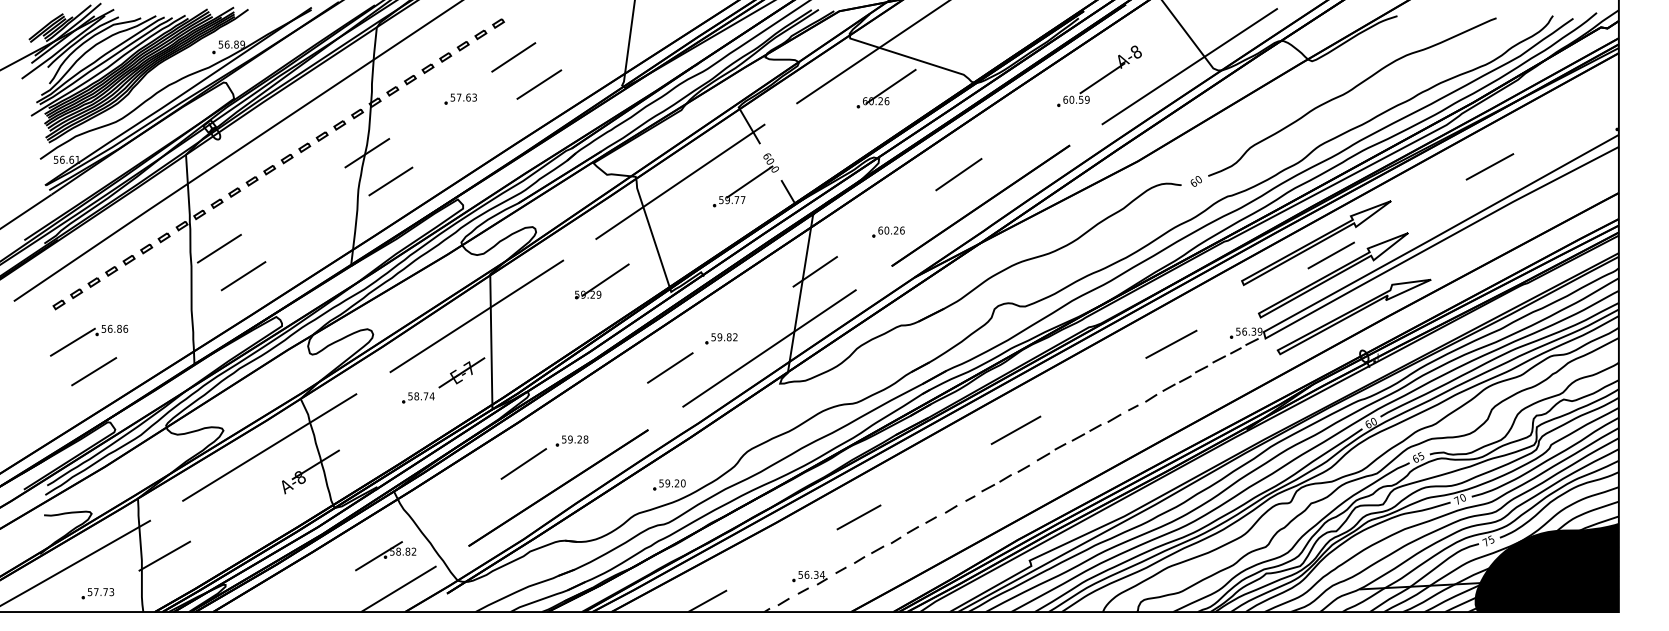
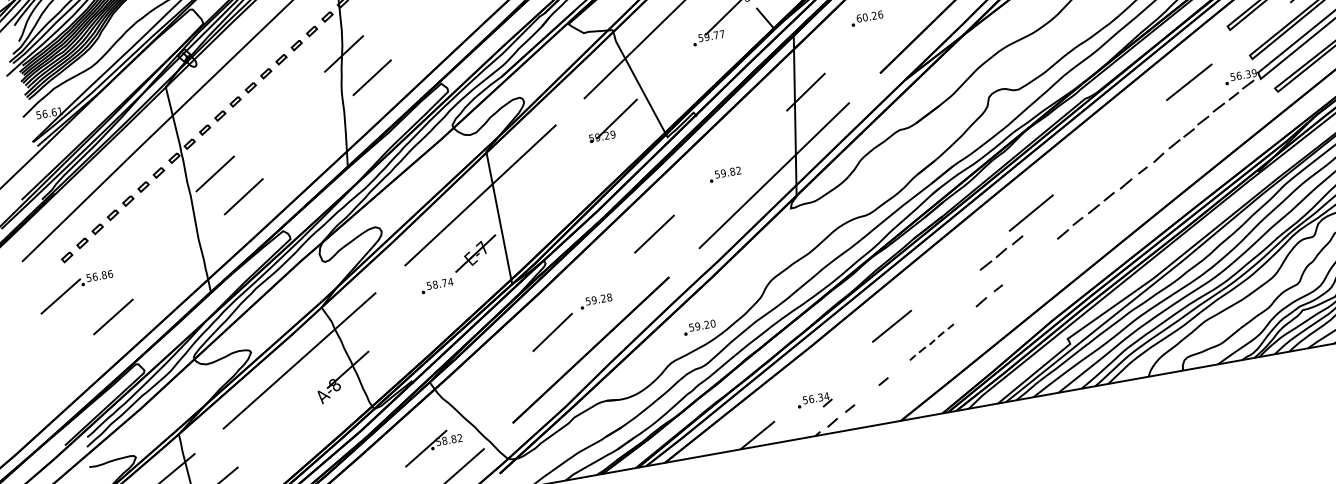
part: (888, 231) -> (867, 18), moved
part: (602, 281) -> (614, 120), moved
part: (89, 340) -> (76, 291), moved
line: (1171, 343) -> (1189, 81), moved
line: (670, 367) -> (654, 233), moved
part: (1005, 478) -> (1001, 253), moved
part: (895, 539) -> (931, 341), size x0.6
part: (809, 577) -> (814, 401), moved

